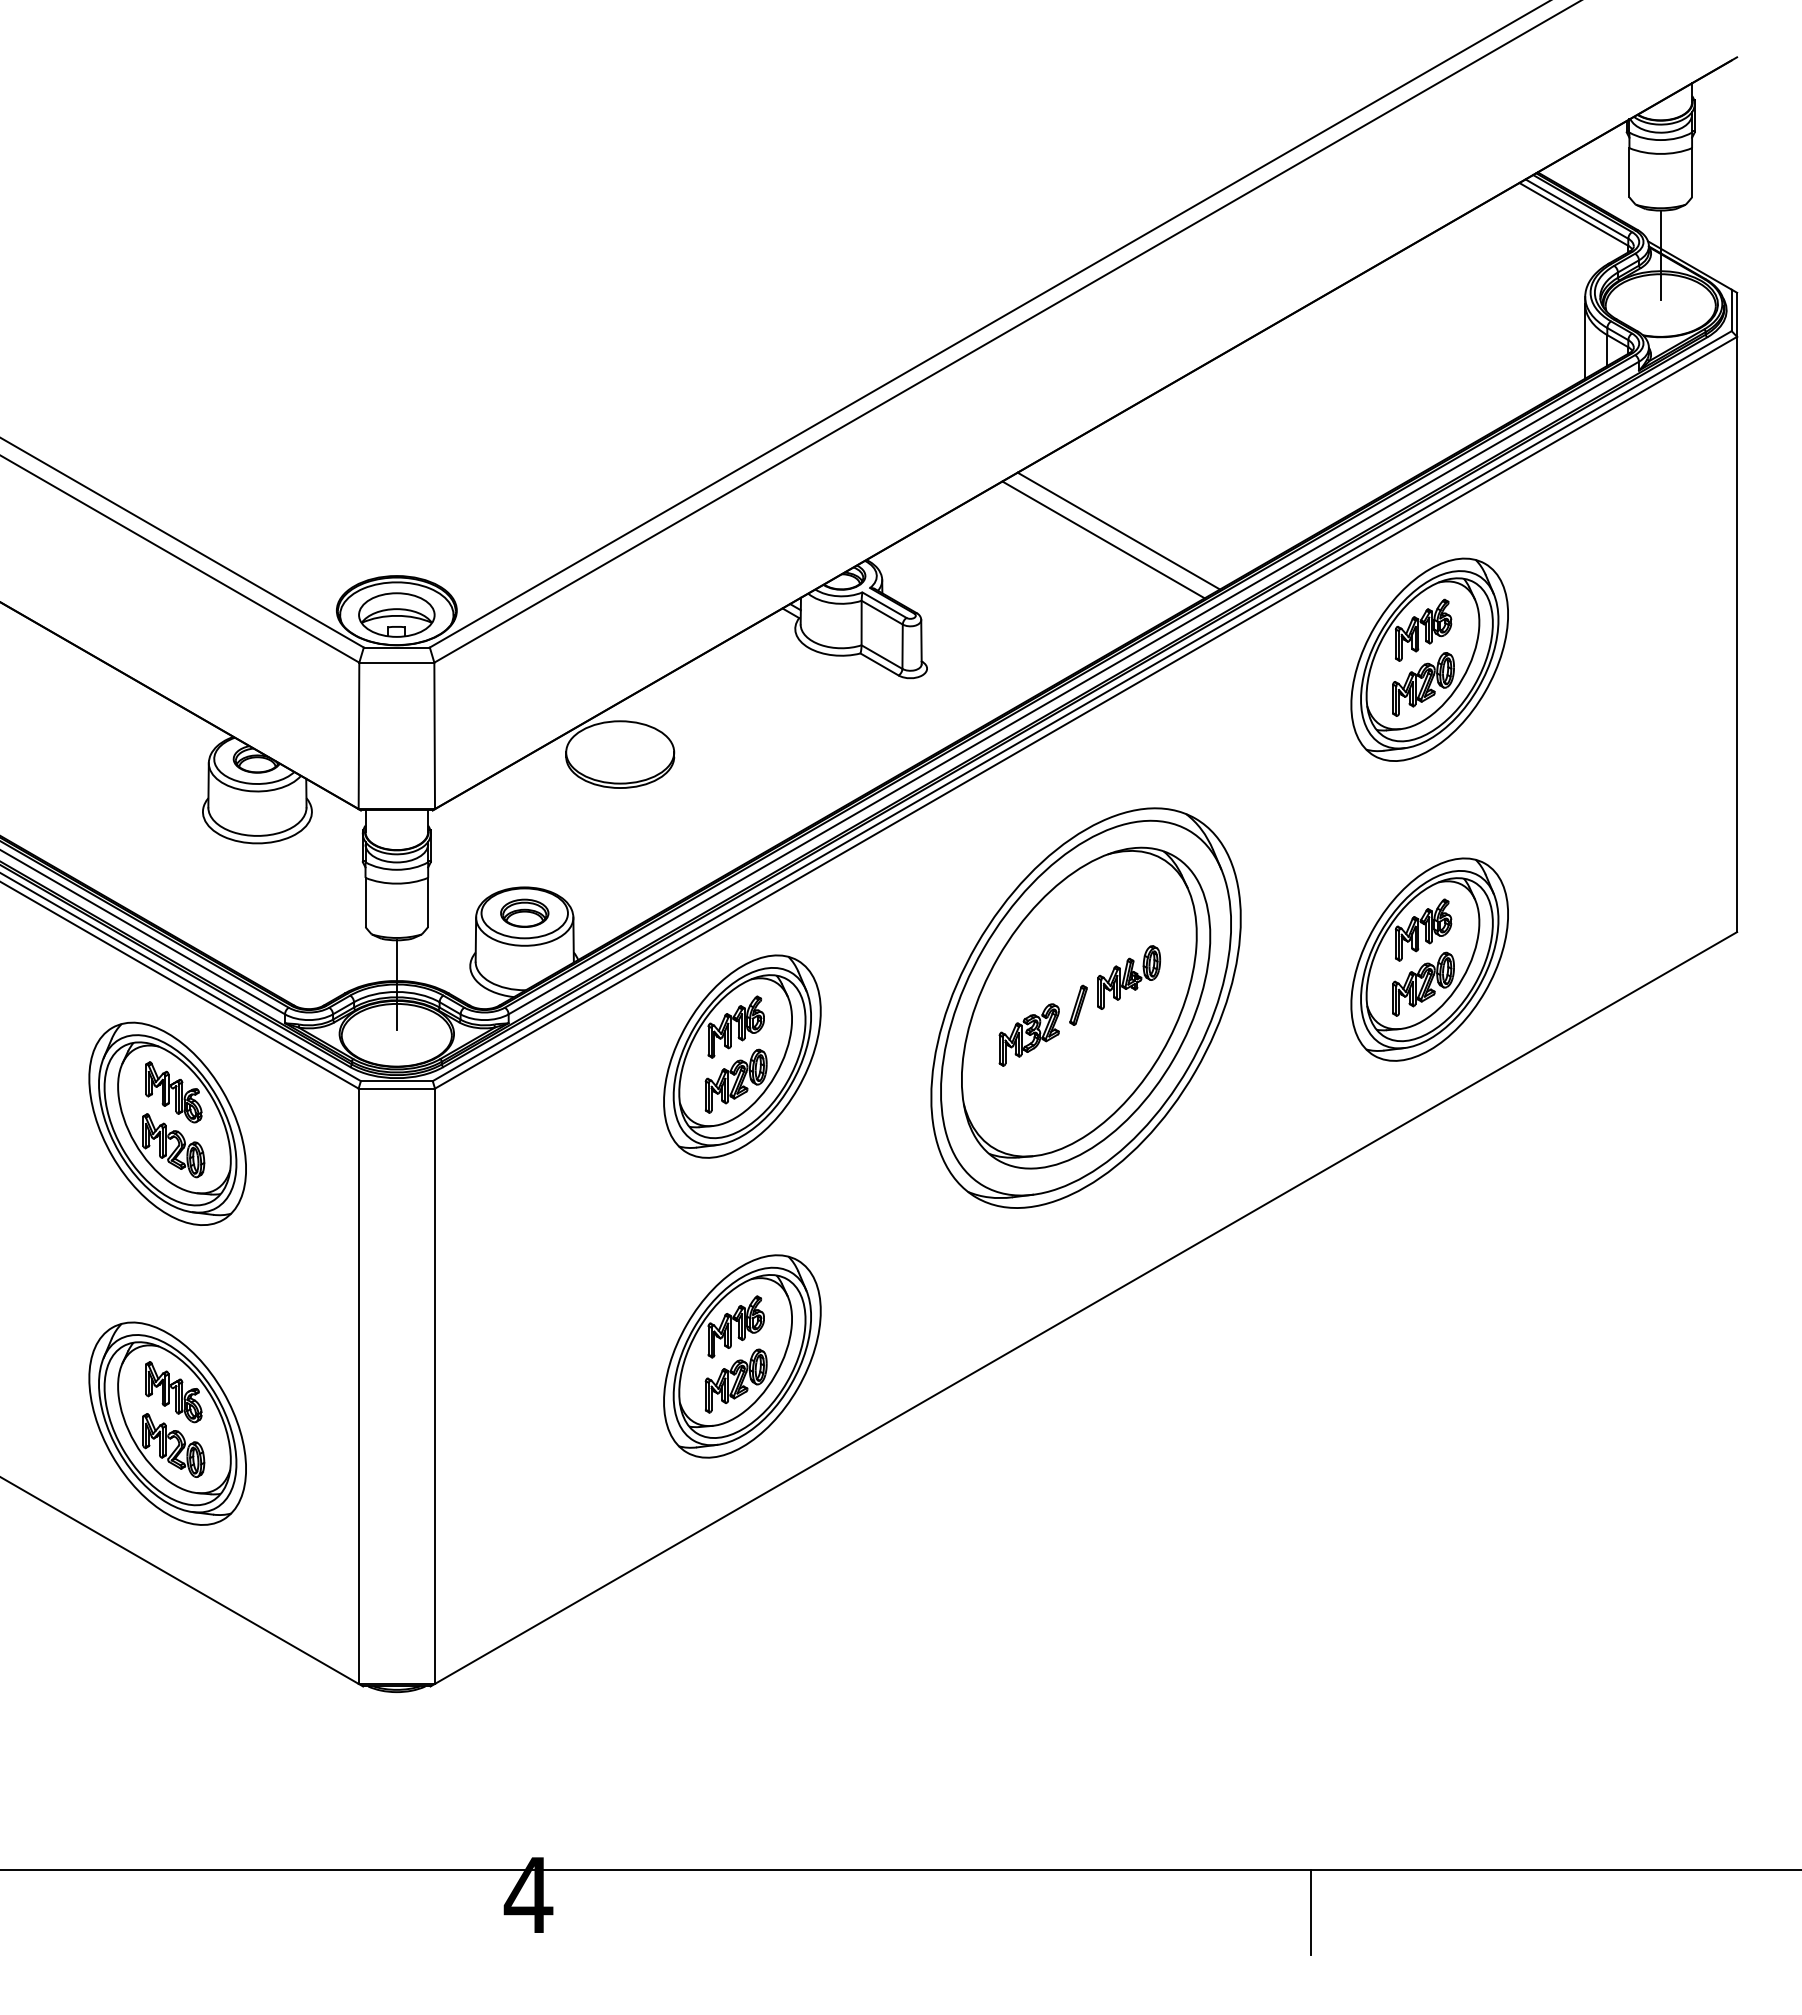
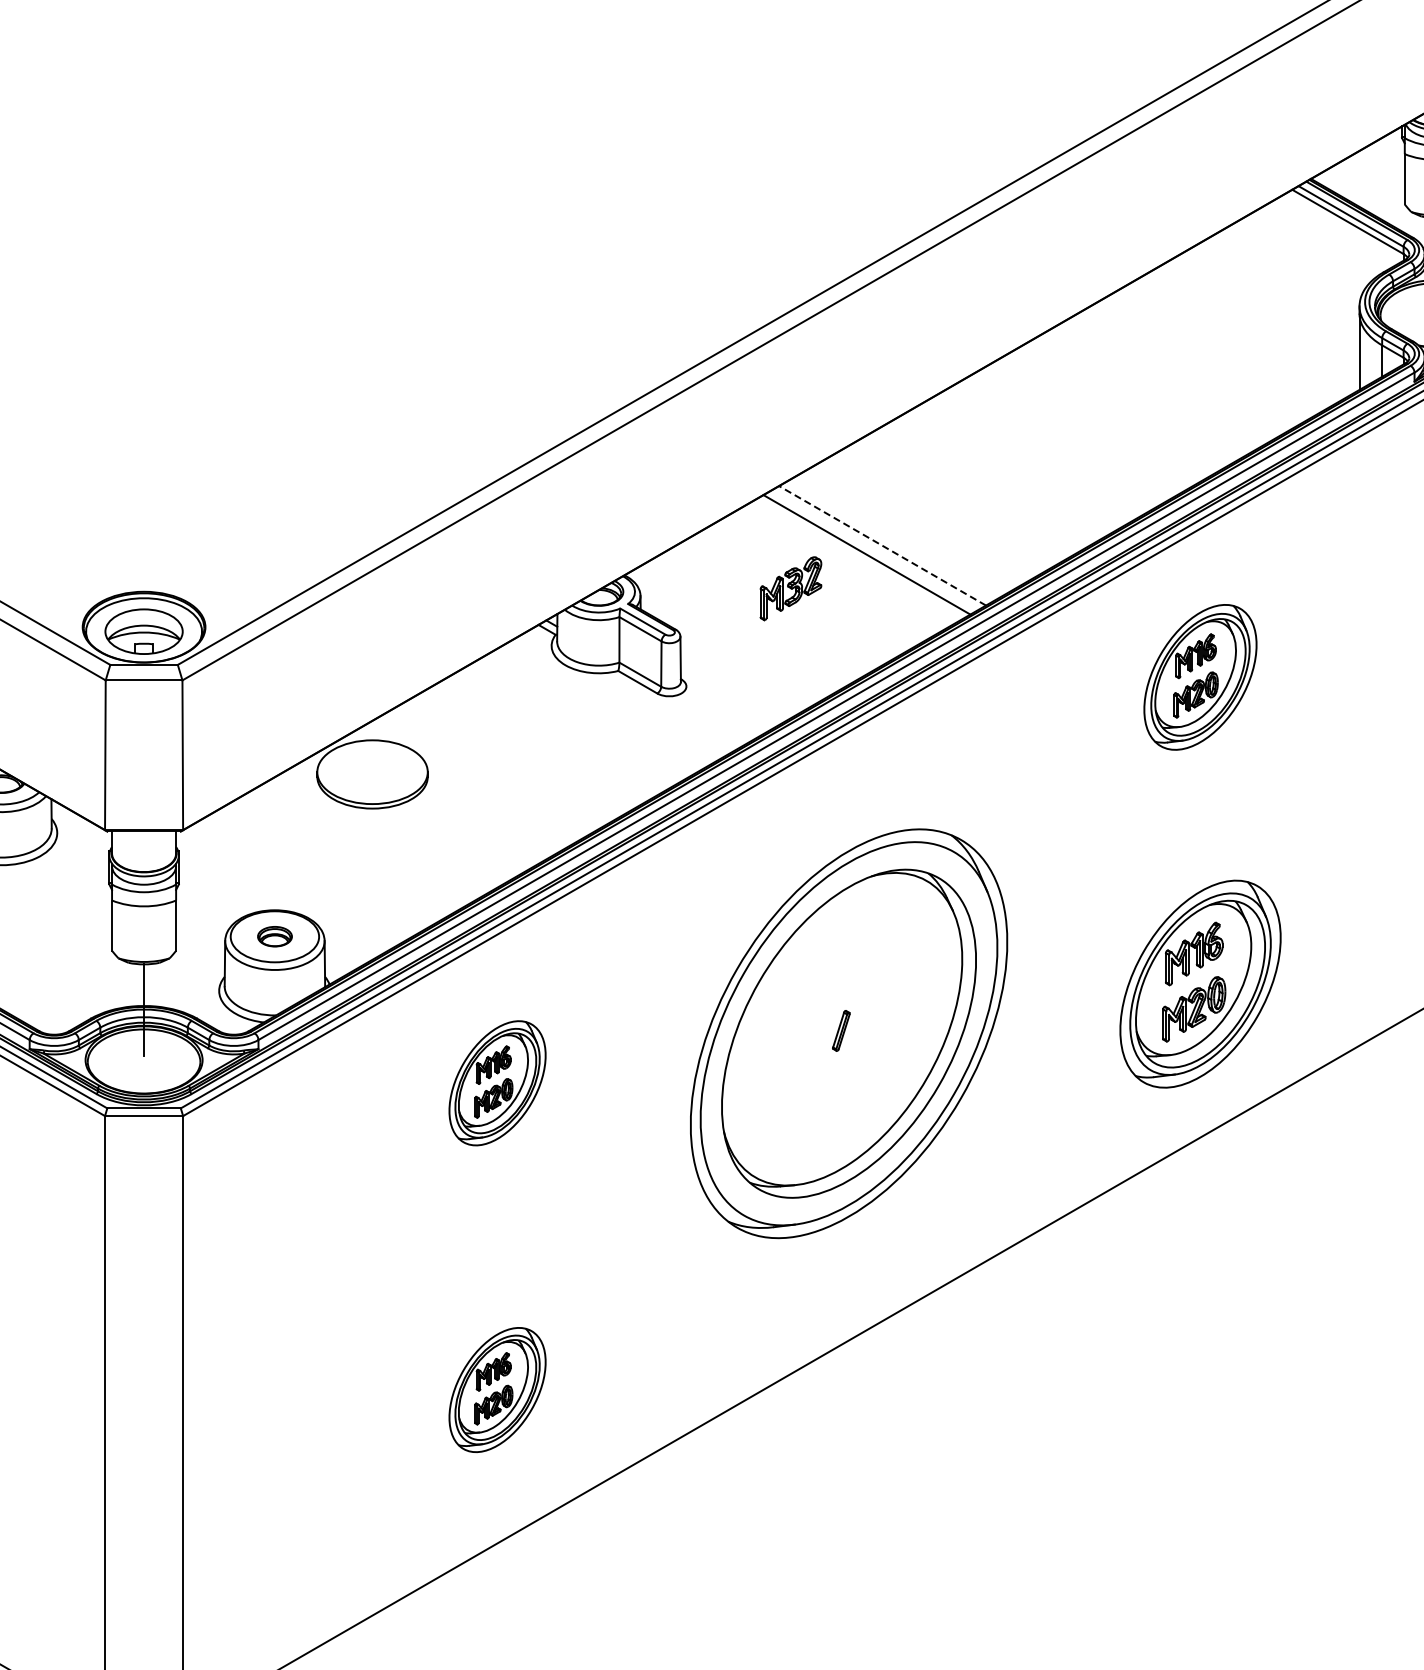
line: (1118, 531) -> (882, 546), solid -> dashed
part: (1429, 659) -> (1200, 677), size x0.7
part: (524, 912) -> (274, 935), size x0.7
part: (1129, 977) -> (893, 1002), removed
part: (1028, 1034) -> (790, 588), moved
part: (742, 1056) -> (497, 1083), size x0.6
part: (742, 1356) -> (497, 1390), size x0.6

